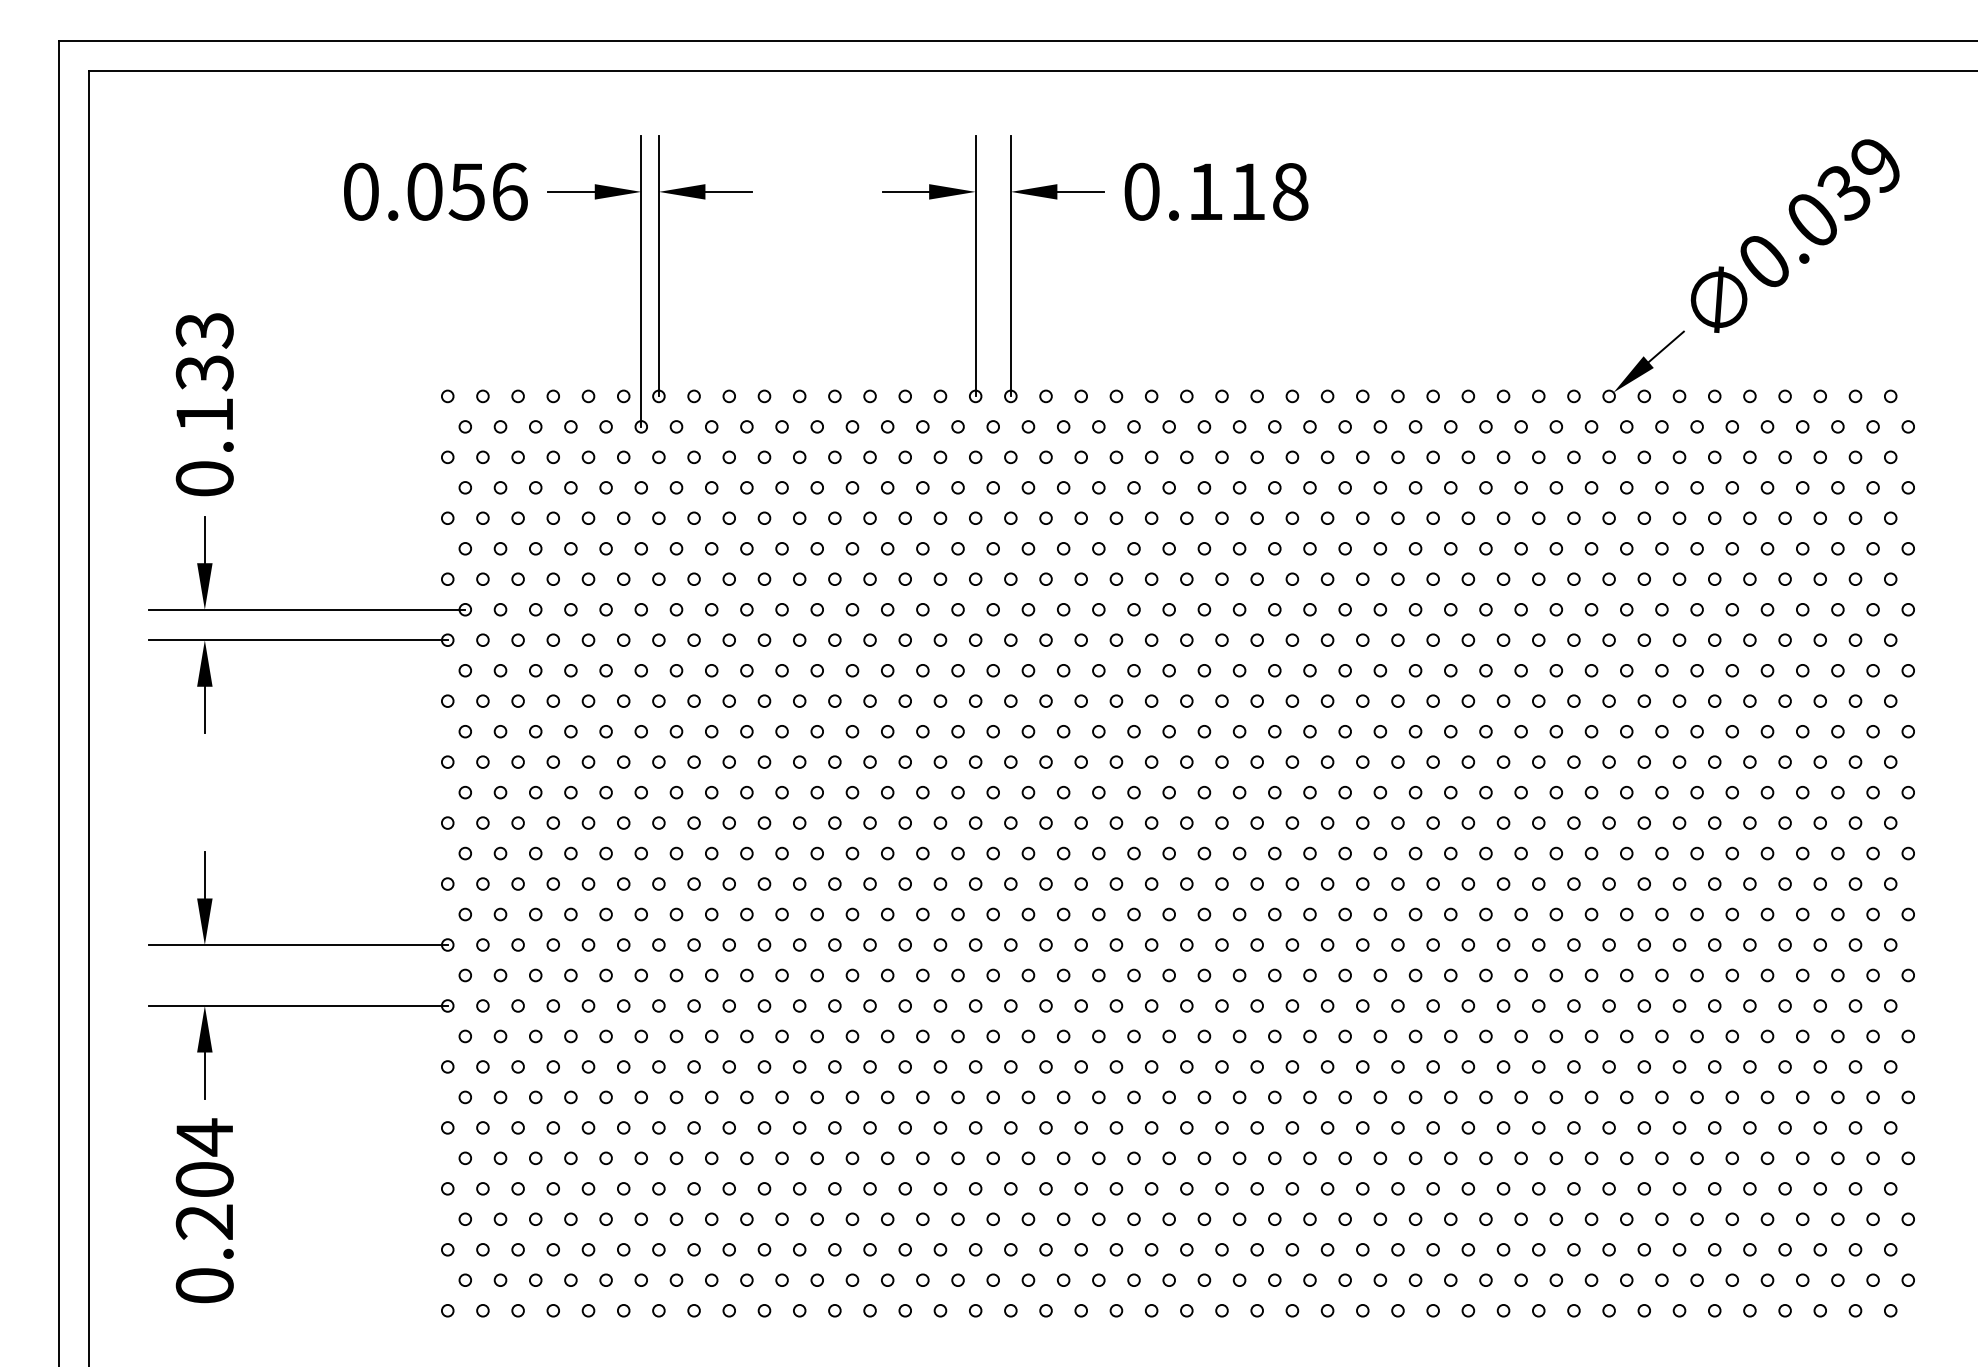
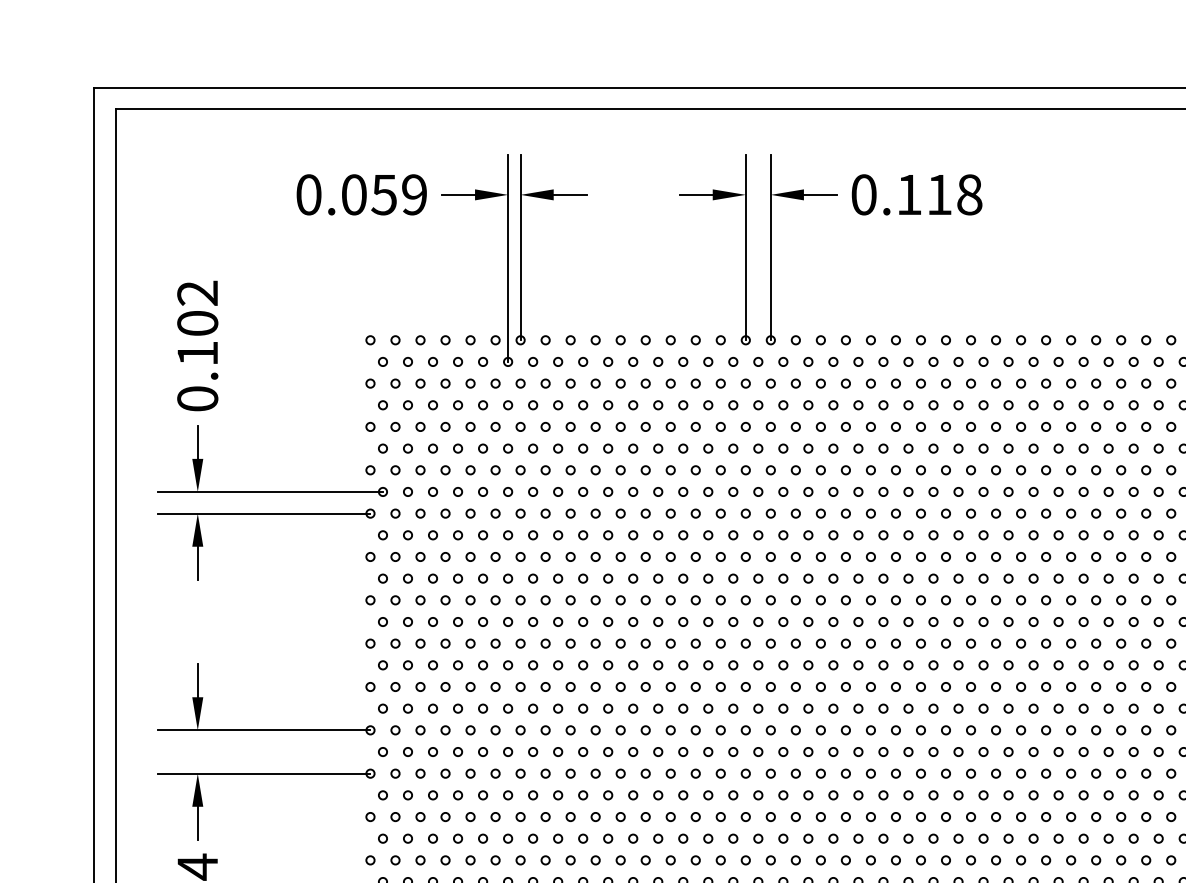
text: (509, 191) -> (414, 194), 0.056 -> 0.059
text: (204, 351) -> (197, 308), 0.133 -> 0.102

